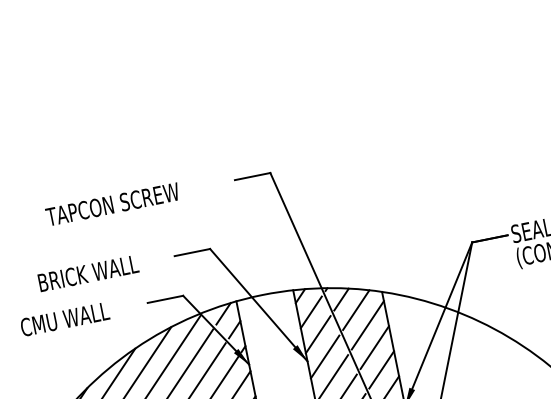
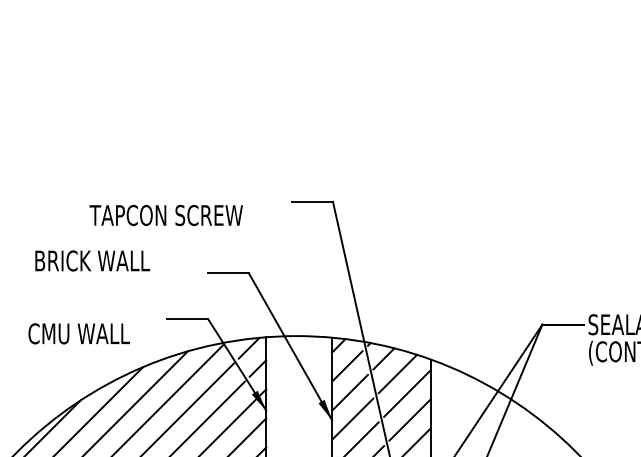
text: (112, 204) -> (165, 215), moved
text: (88, 273) -> (92, 260), moved
text: (64, 319) -> (78, 333), moved

